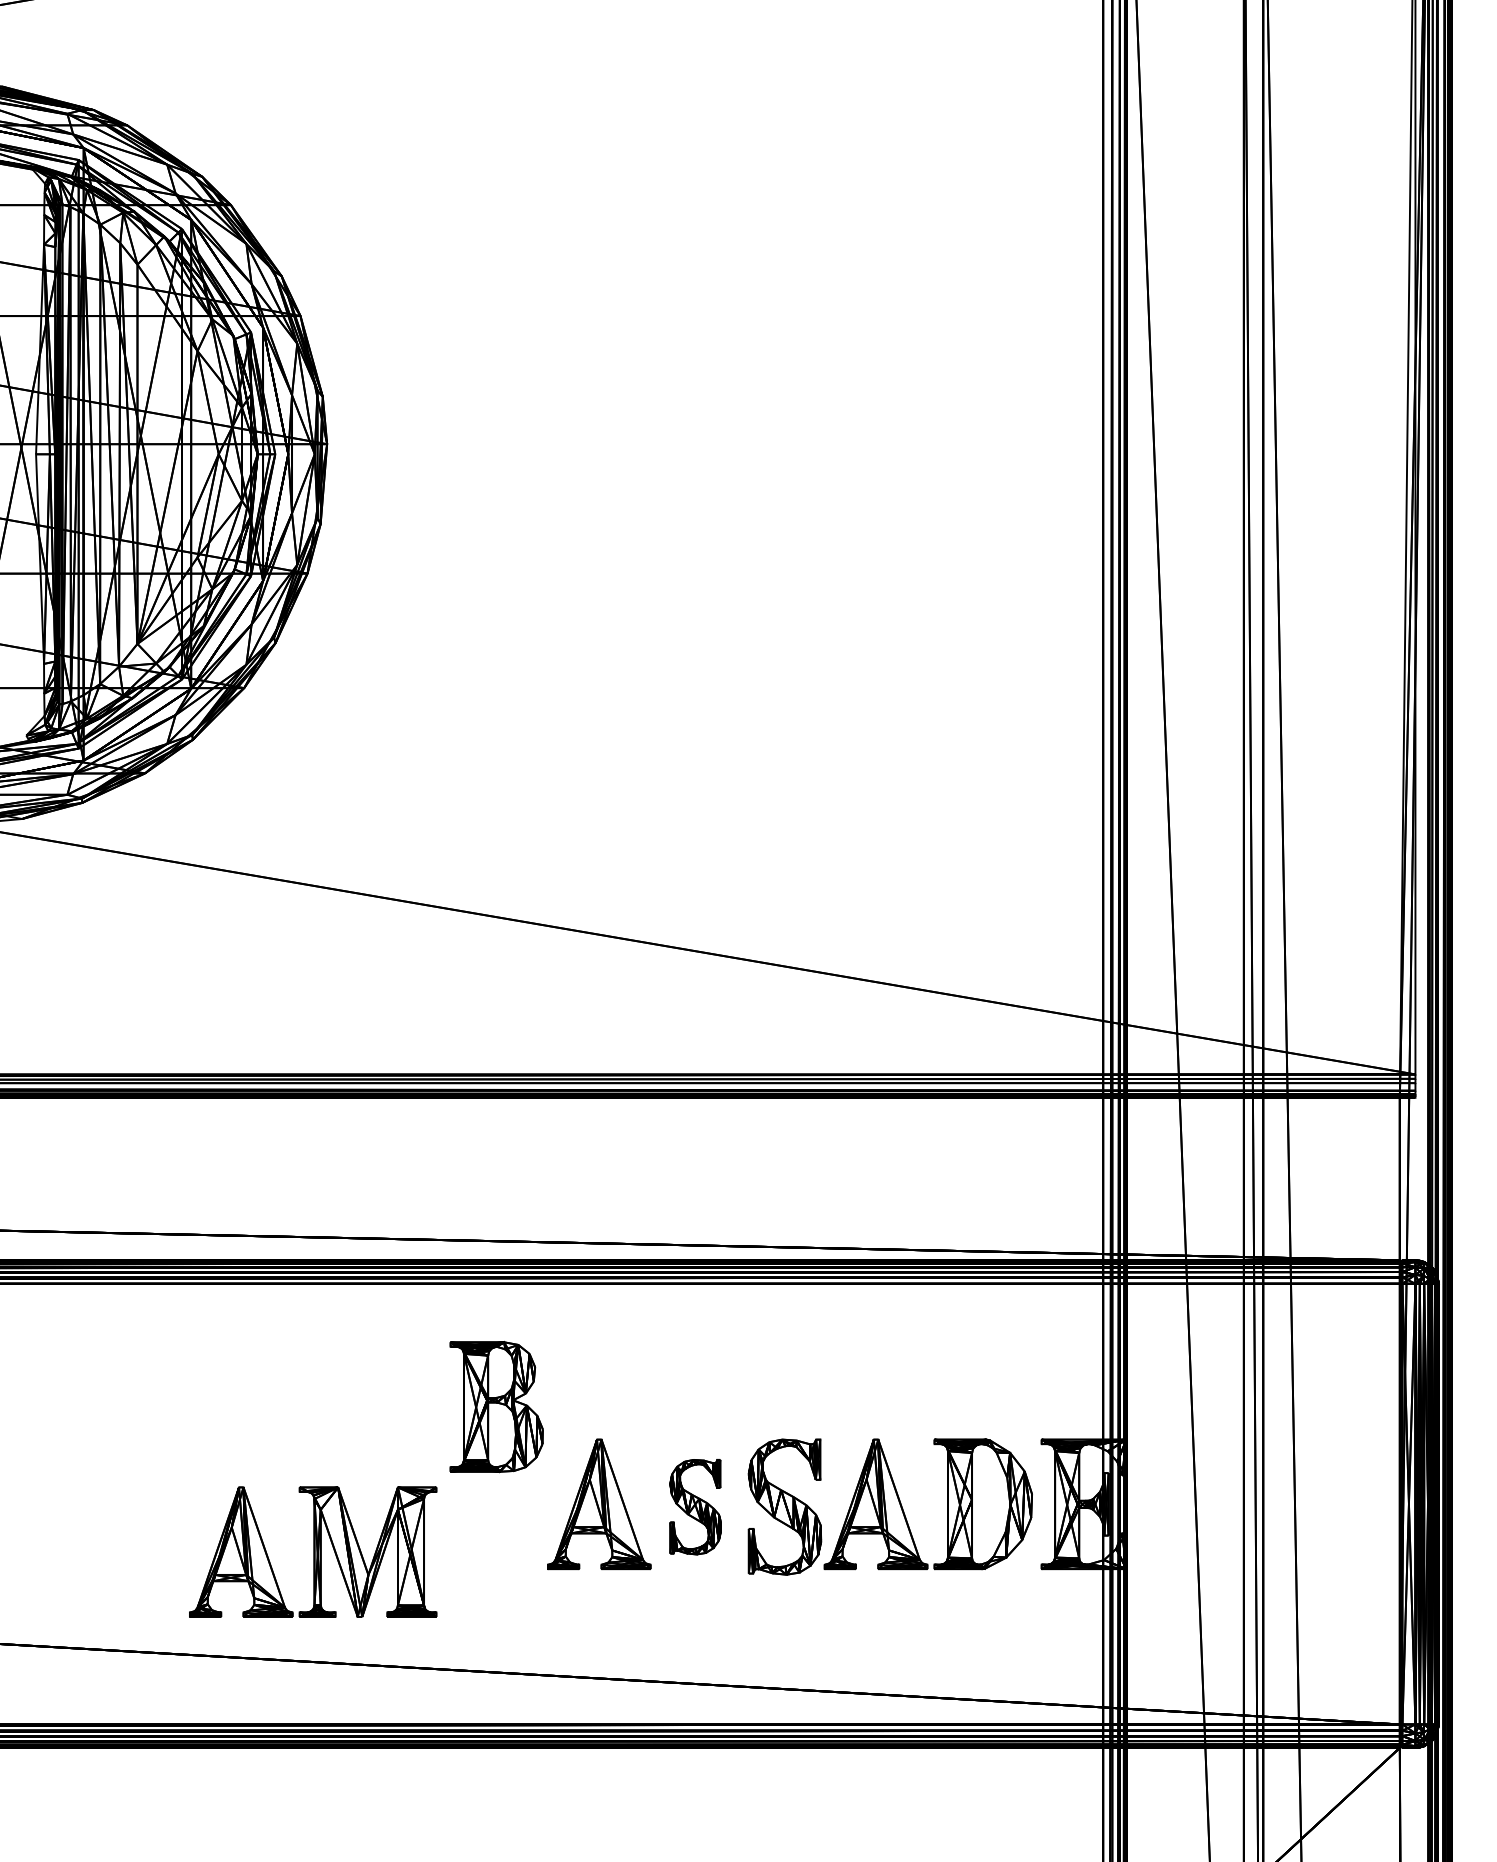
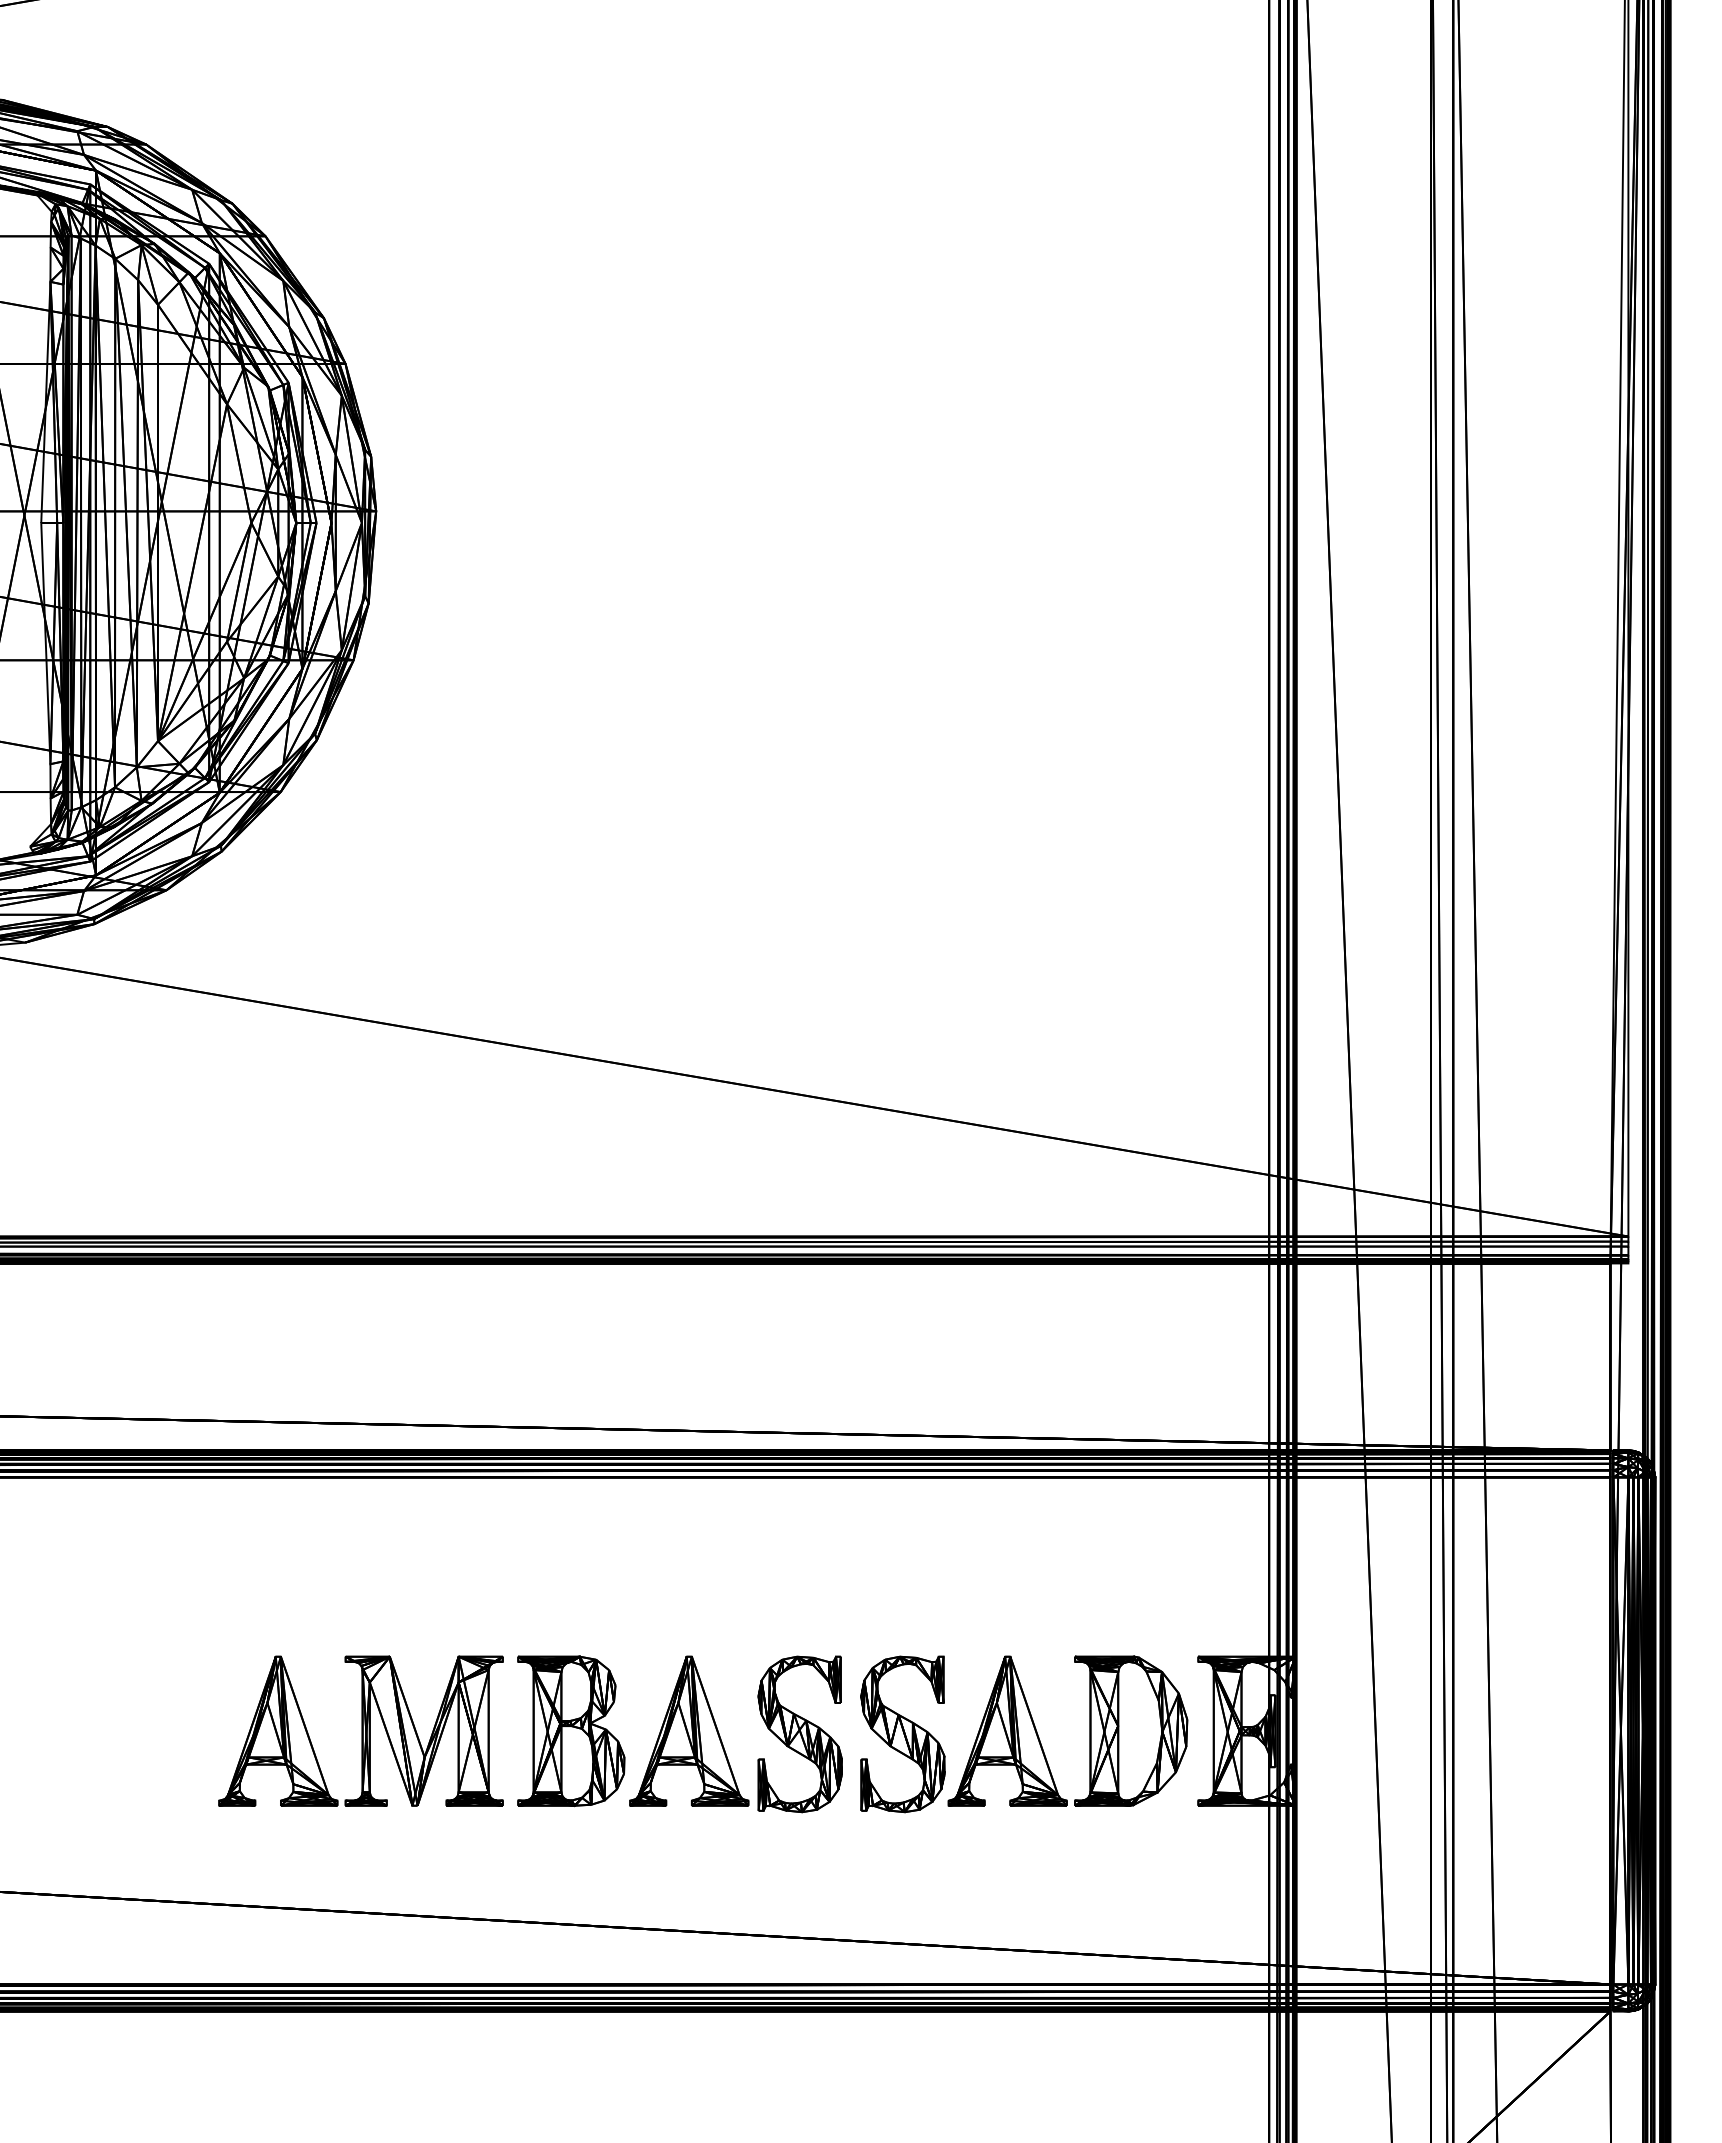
part: (496, 1407) -> (571, 1731), moved
part: (695, 1507) -> (799, 1734), size x1.43
part: (312, 1551) -> (360, 1730), moved

